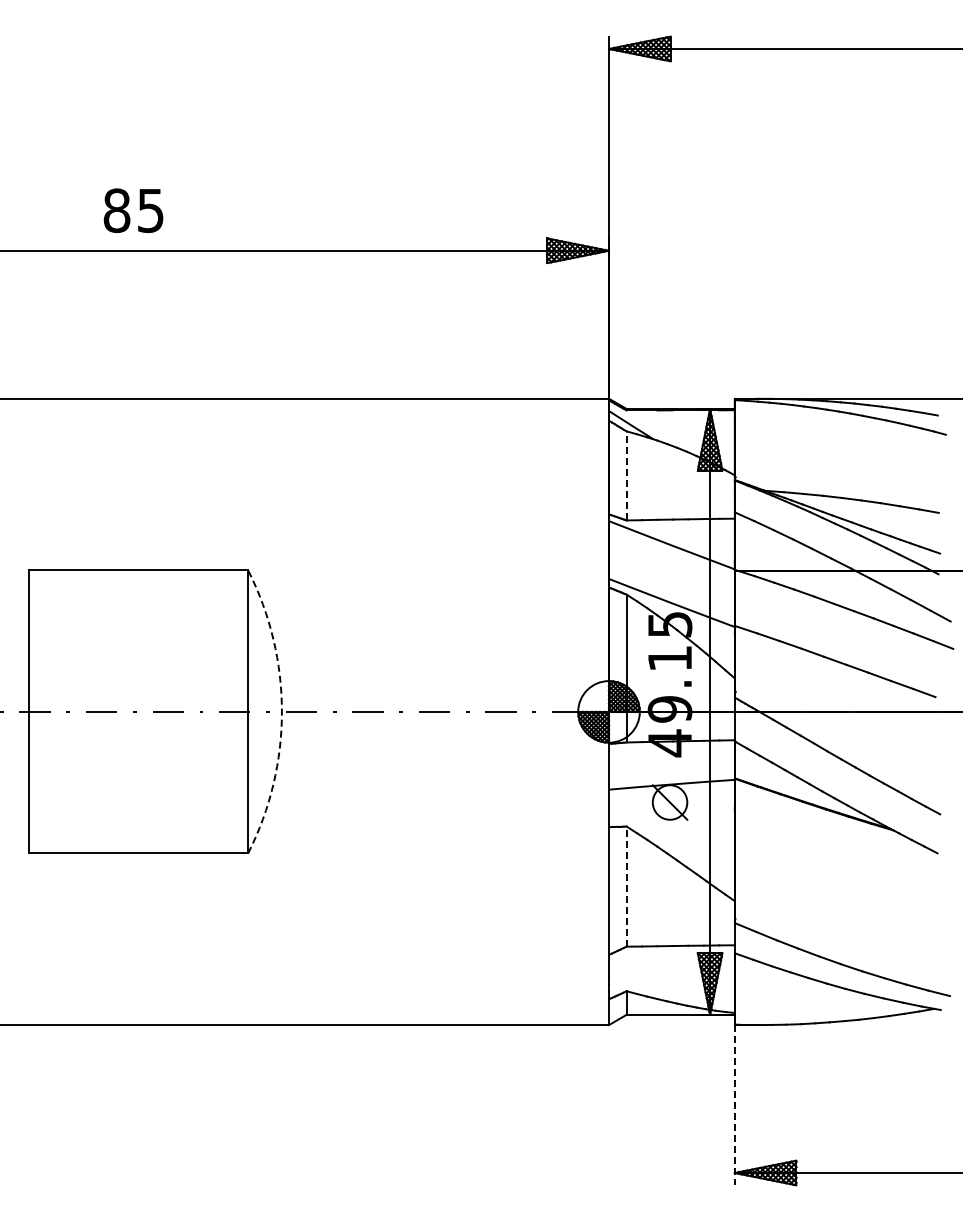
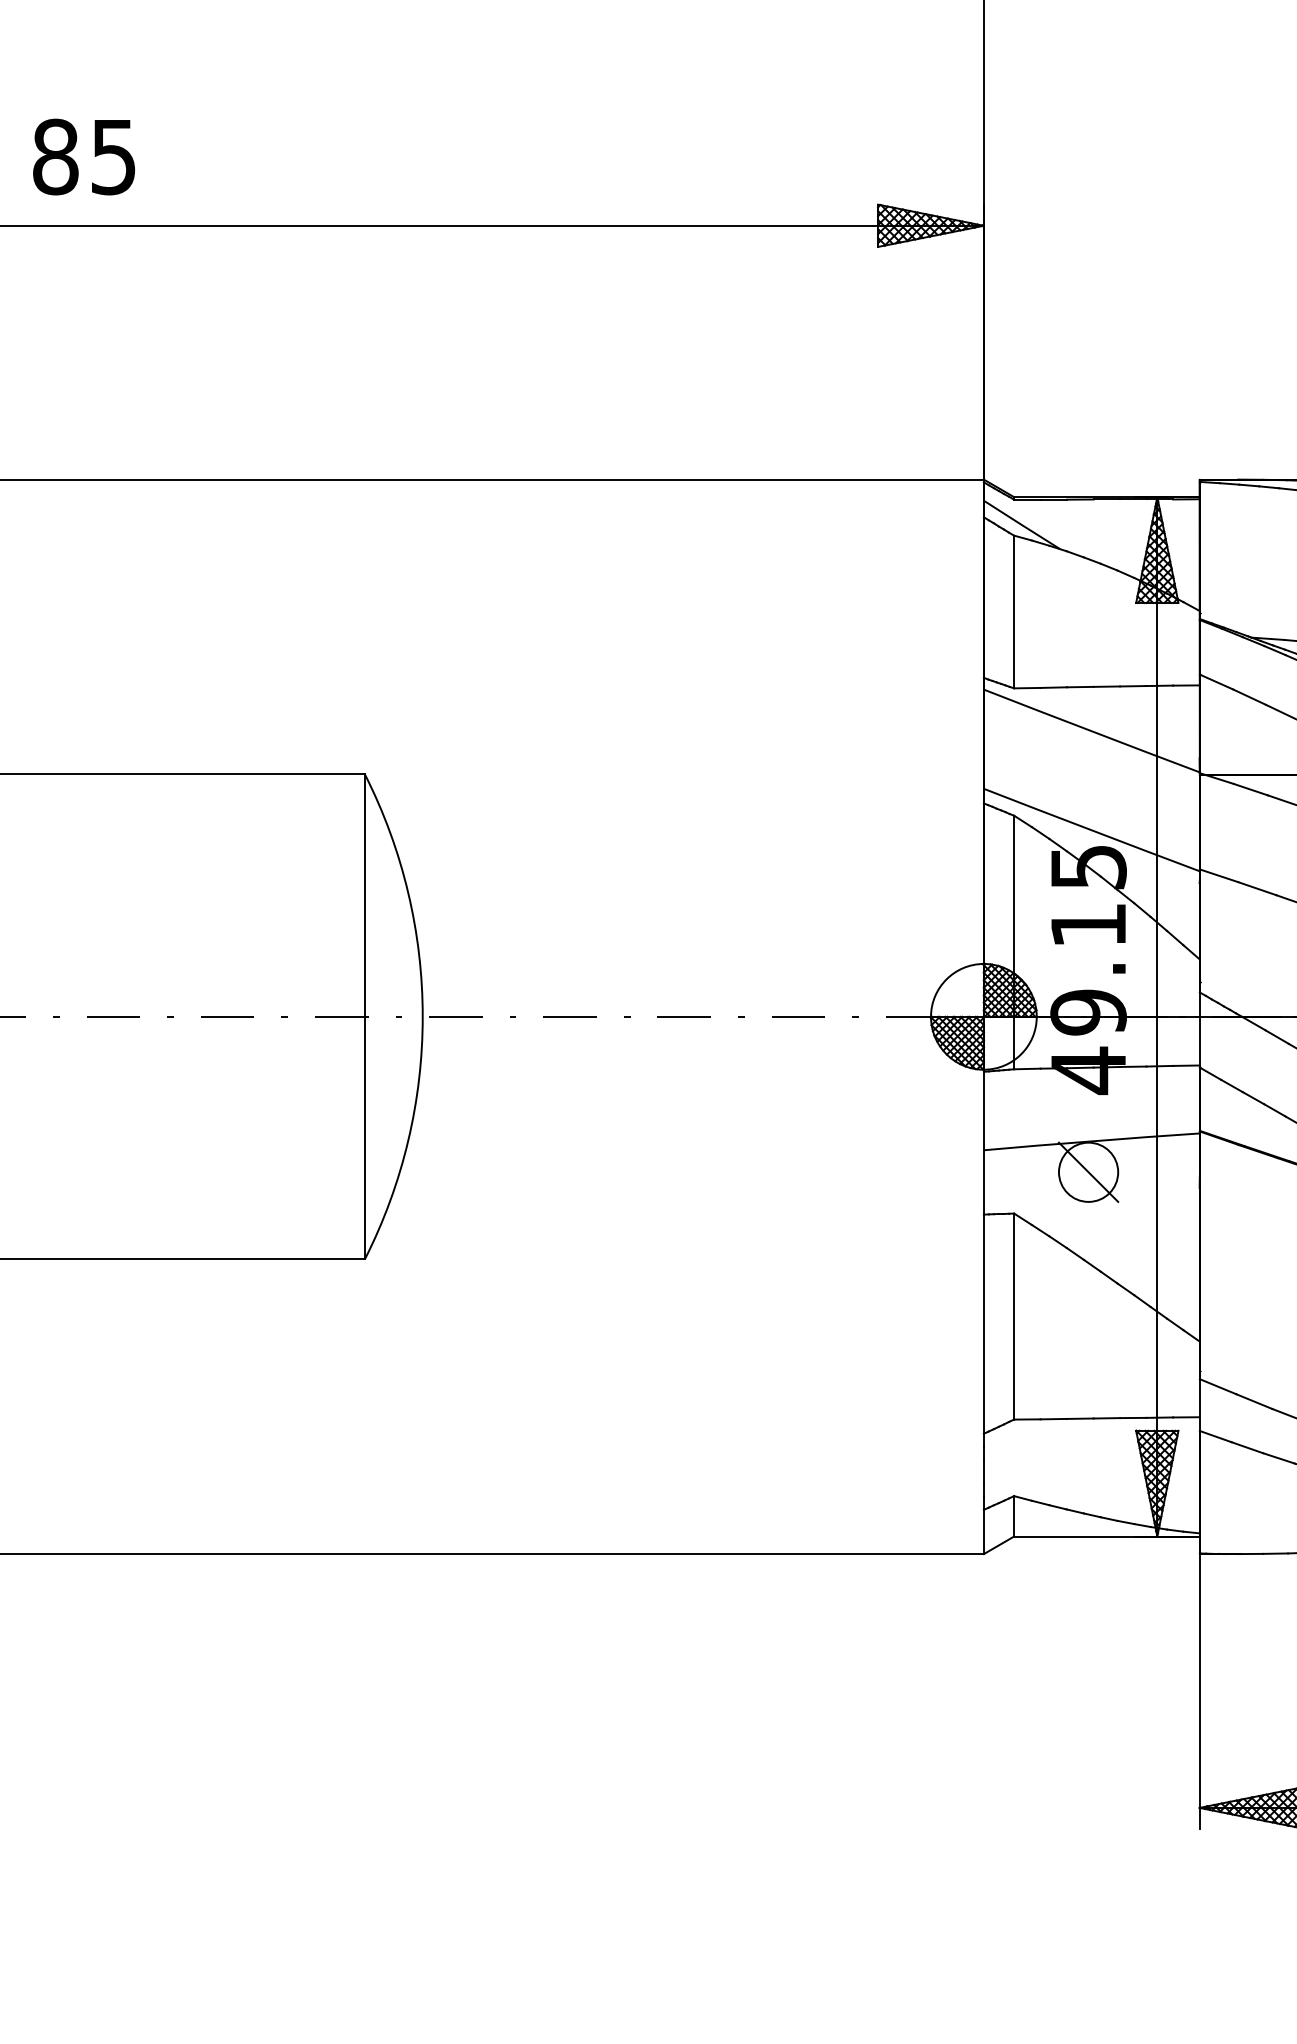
text: (133, 210) -> (83, 156), moved
line: (626, 475) -> (1013, 611), dashed -> solid
arc: (281, 711) -> (421, 1016), dashed -> solid
line: (626, 886) -> (1013, 1316), dashed -> solid
line: (734, 1105) -> (1199, 1692), dashed -> solid

